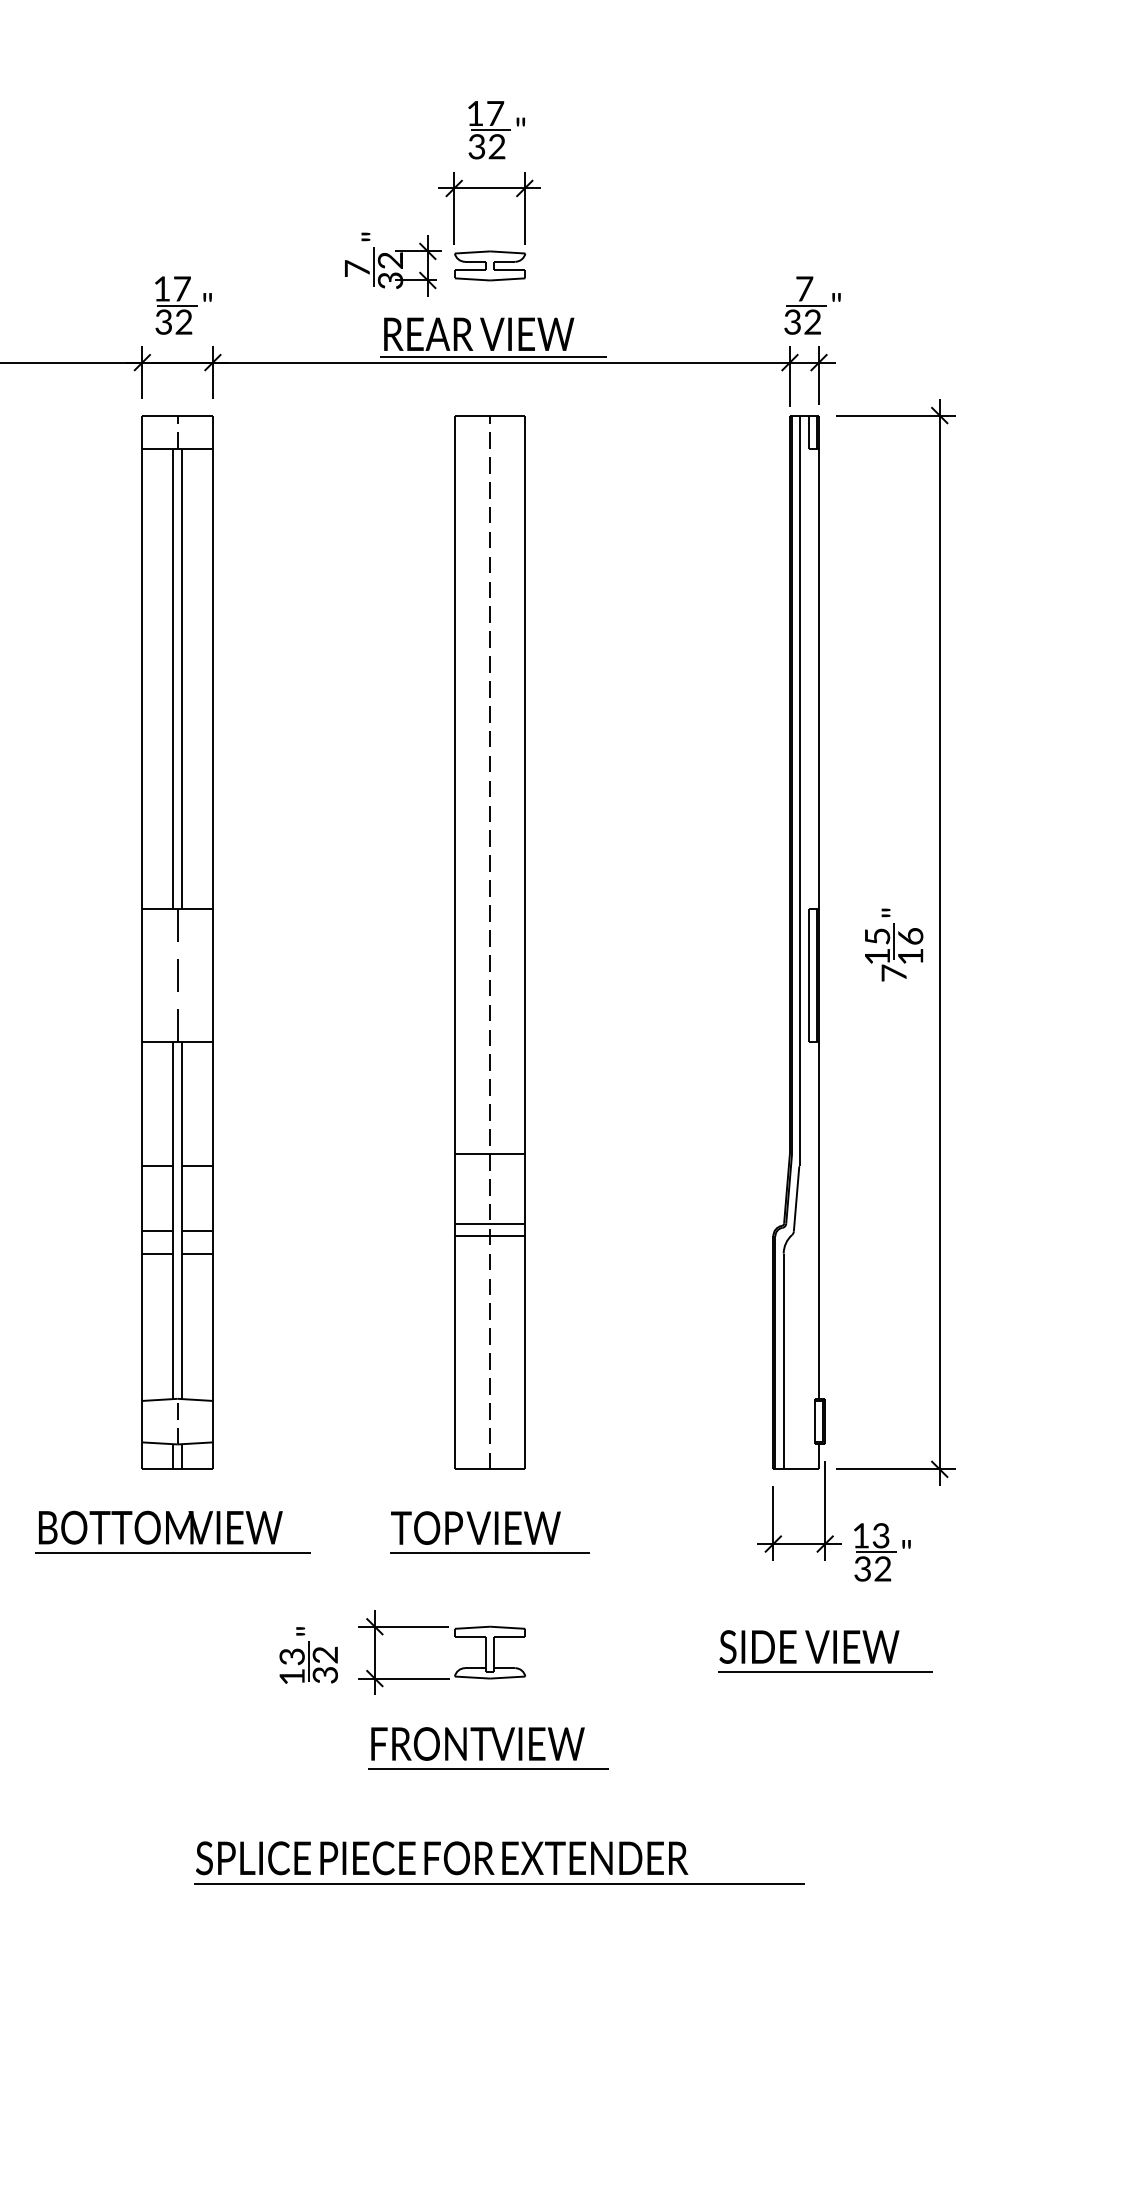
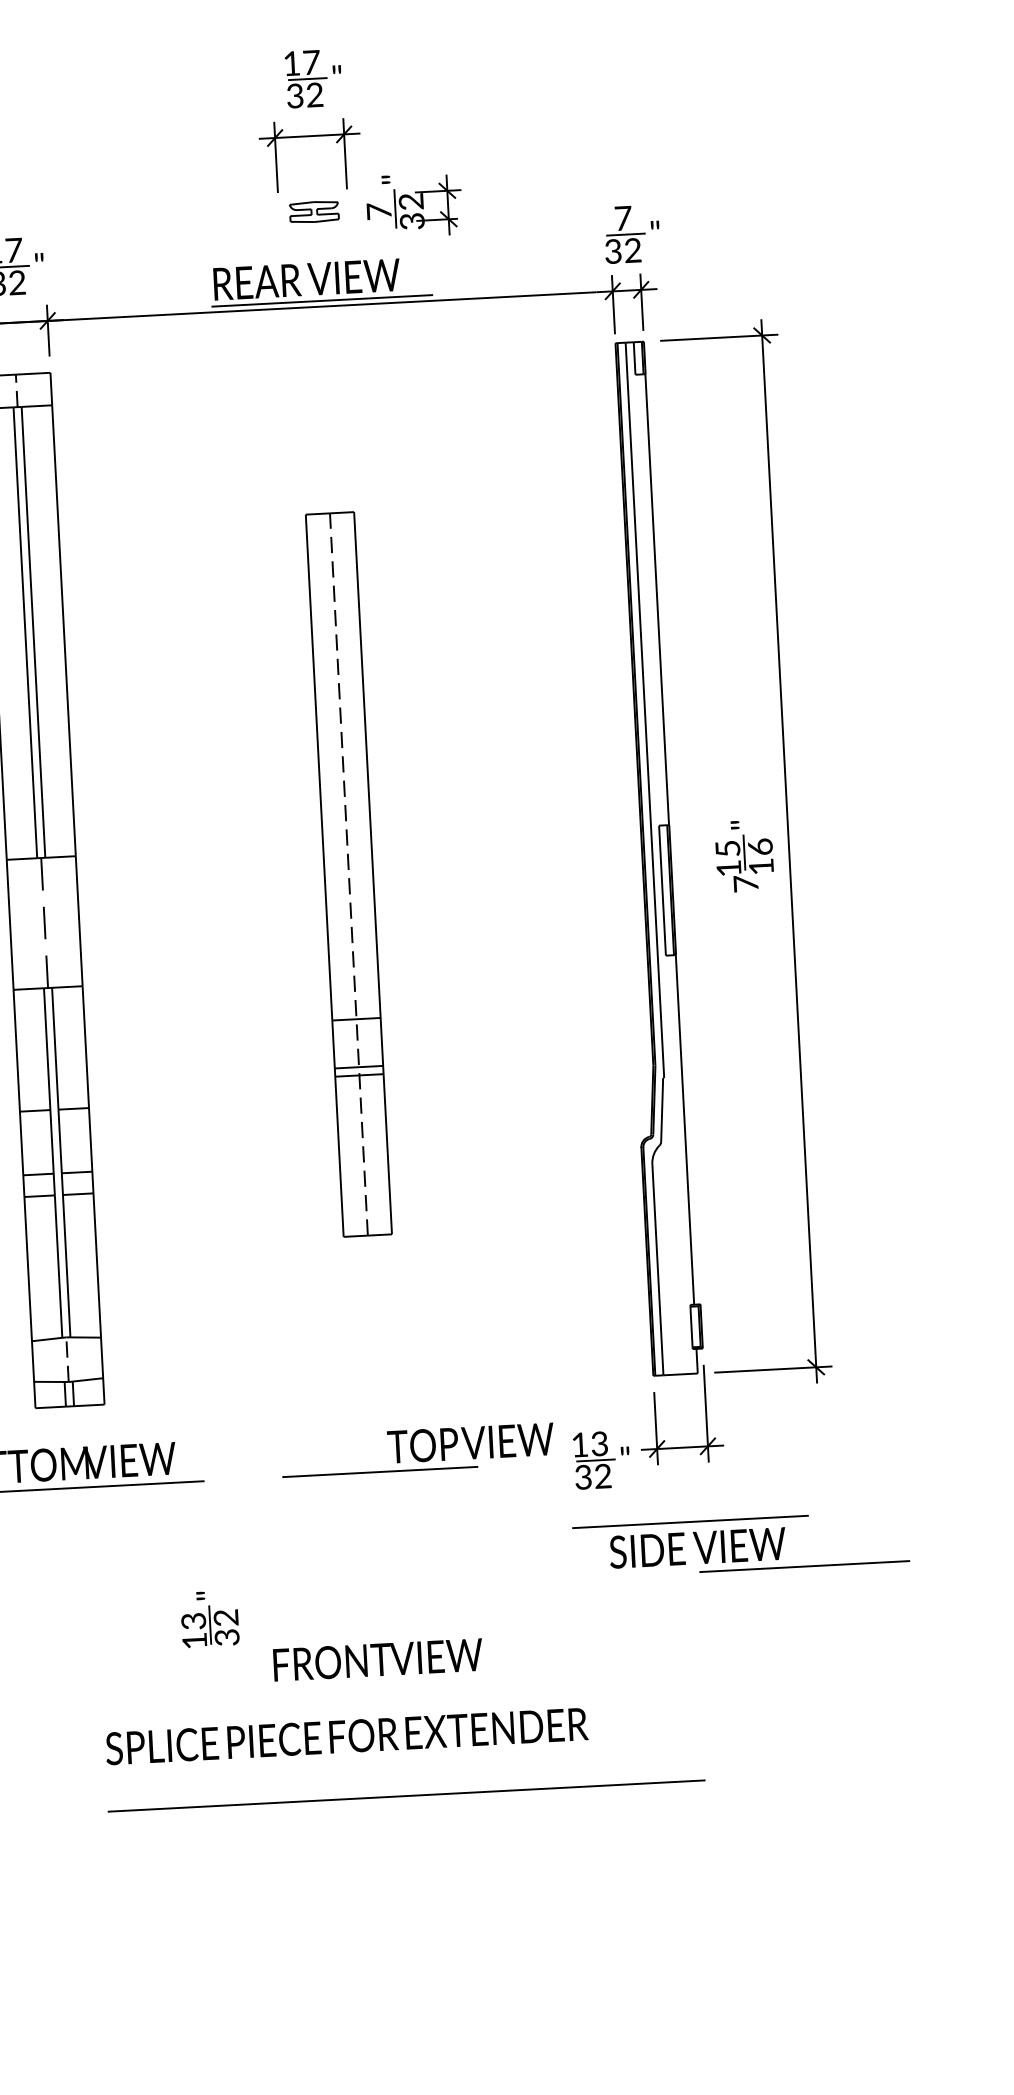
part: (393, 264) -> (414, 205), moved
part: (490, 265) -> (314, 211), size x0.7
part: (489, 942) -> (348, 874), size x0.7
text: (475, 1527) -> (470, 1442), moved
part: (882, 1552) -> (601, 1460), moved
part: (455, 1637) -> (350, 1556), removed
part: (308, 1655) -> (209, 1619), moved
line: (825, 1671) -> (804, 1566), moved
line: (488, 1768) -> (690, 1521), moved
text: (442, 1858) -> (347, 1736), moved

